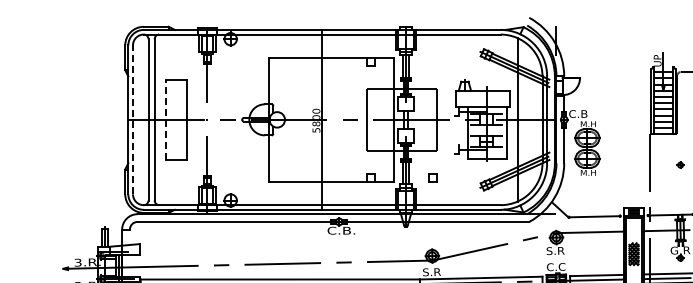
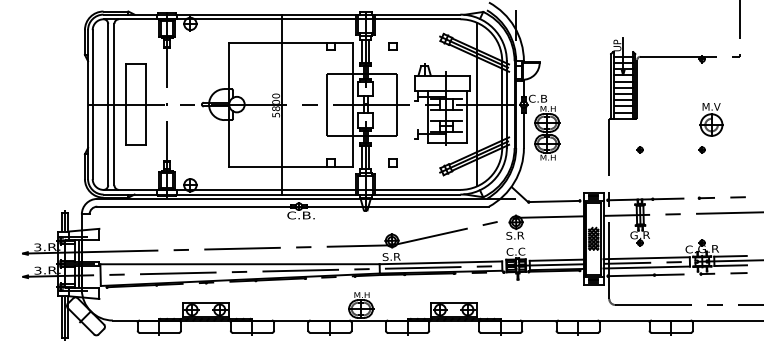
part: (432, 61) -> (392, 46), added
line: (132, 119) -> (92, 104), dashed -> solid
line: (166, 119) -> (126, 104), dashed -> solid

